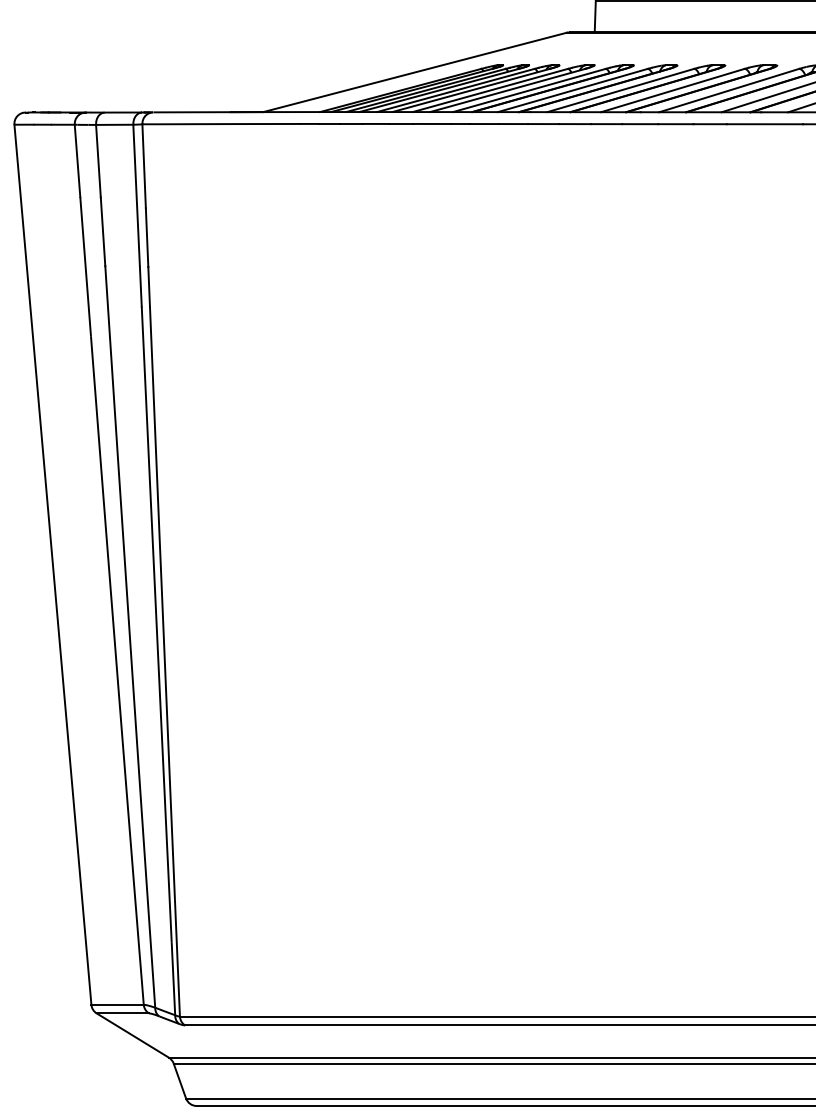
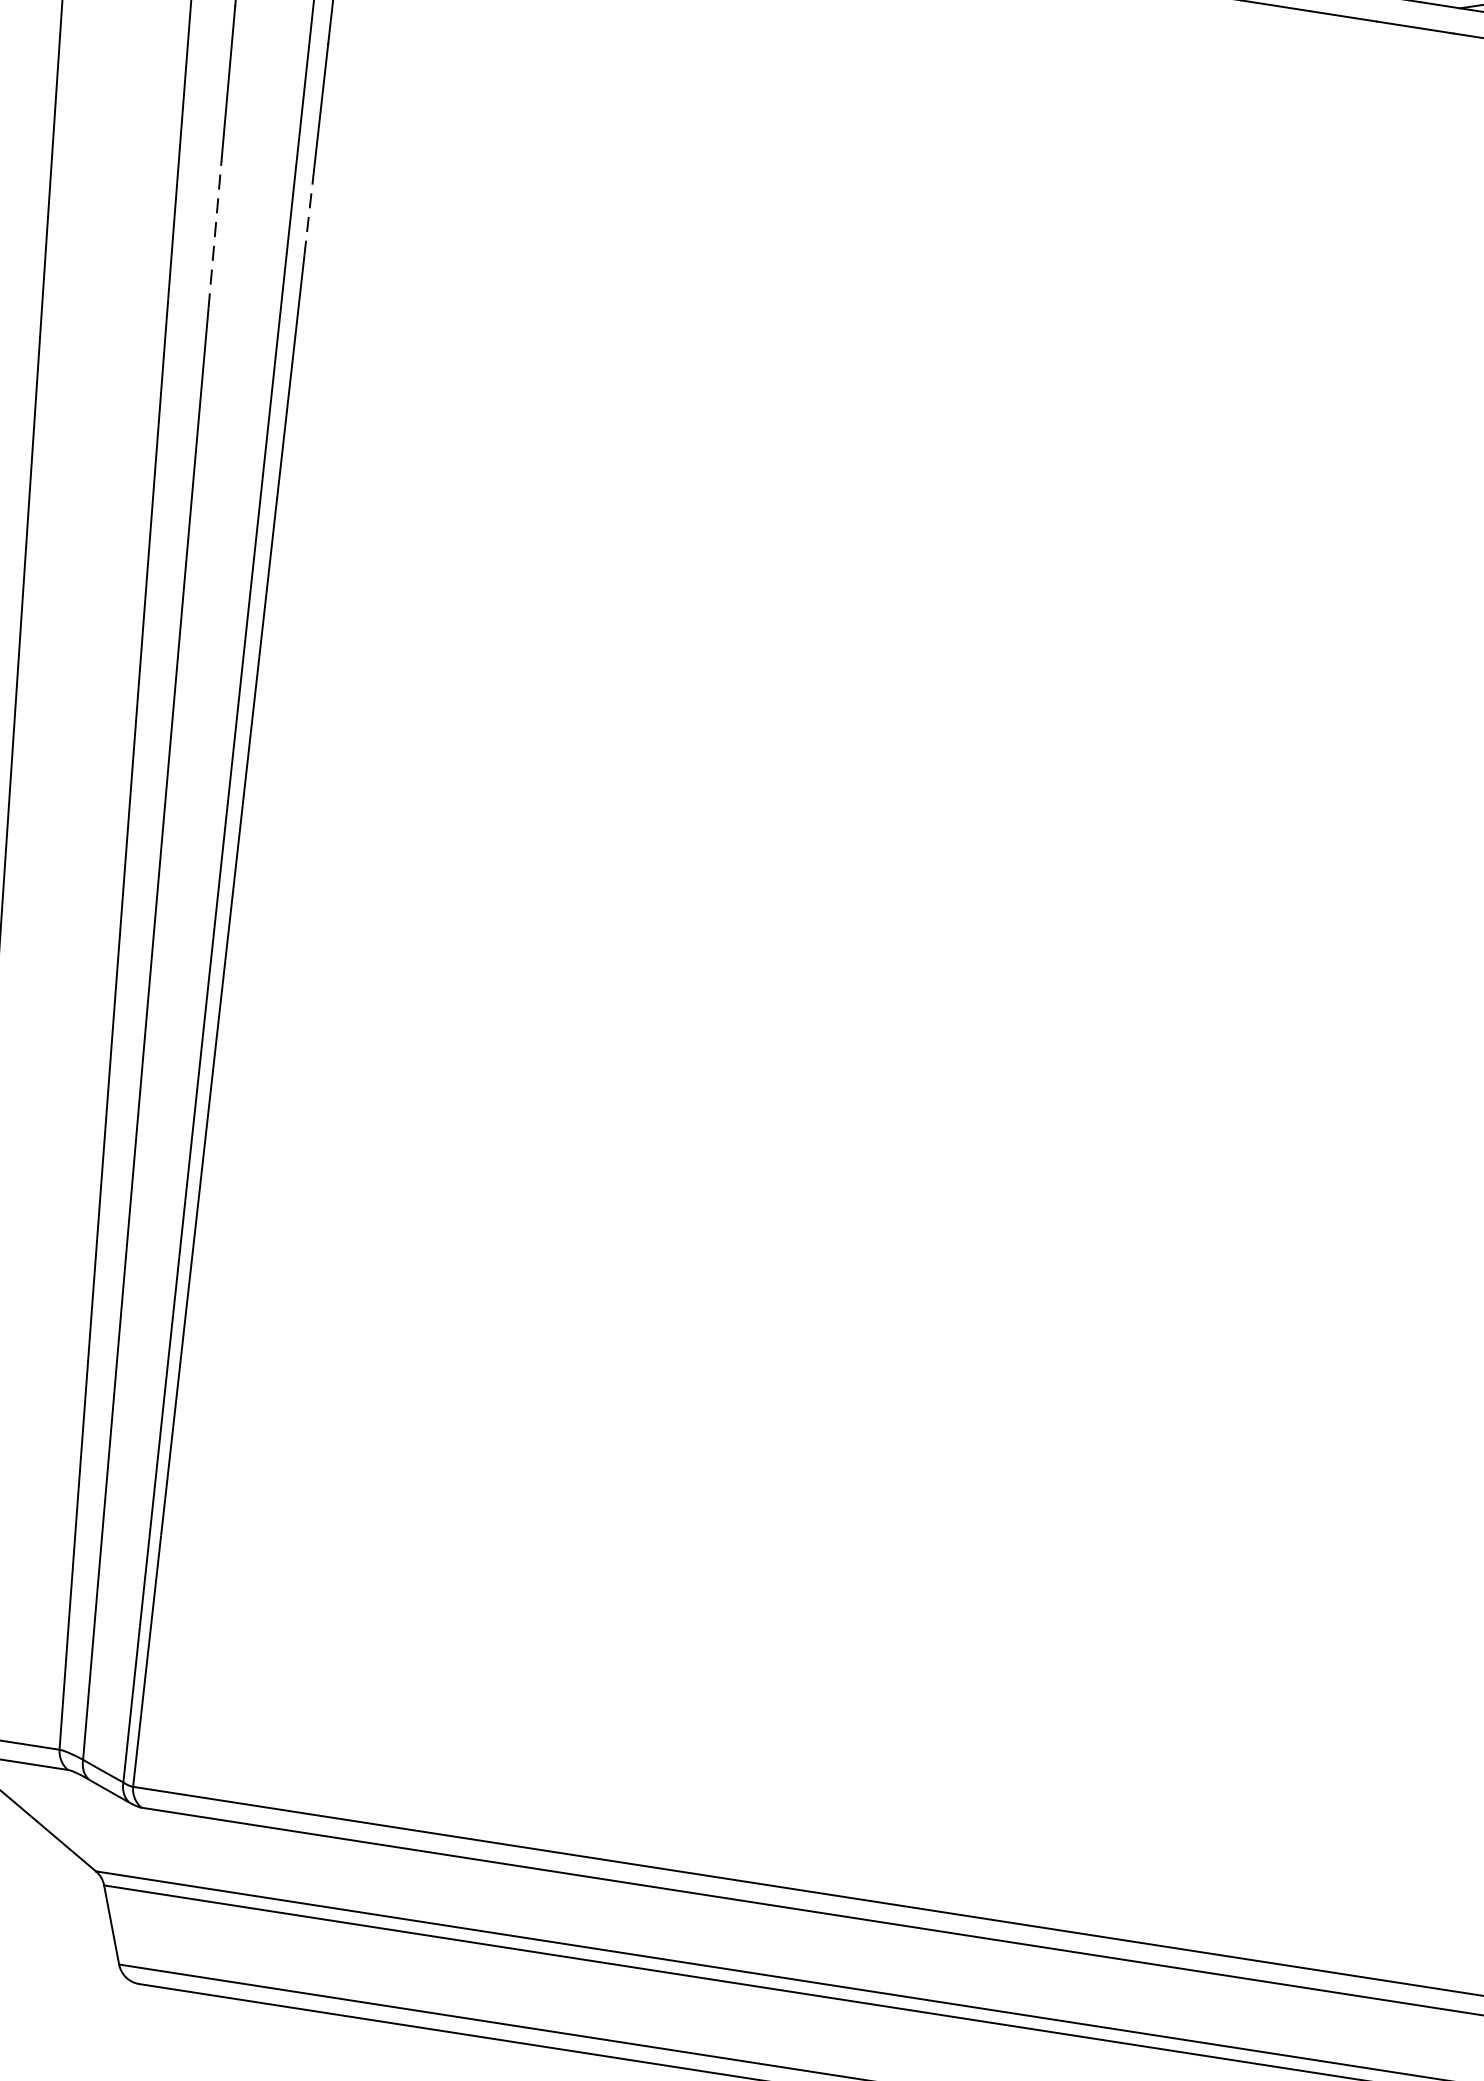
line: (149, 286) -> (310, 212), solid -> dashed
line: (107, 301) -> (215, 230), solid -> dashed

